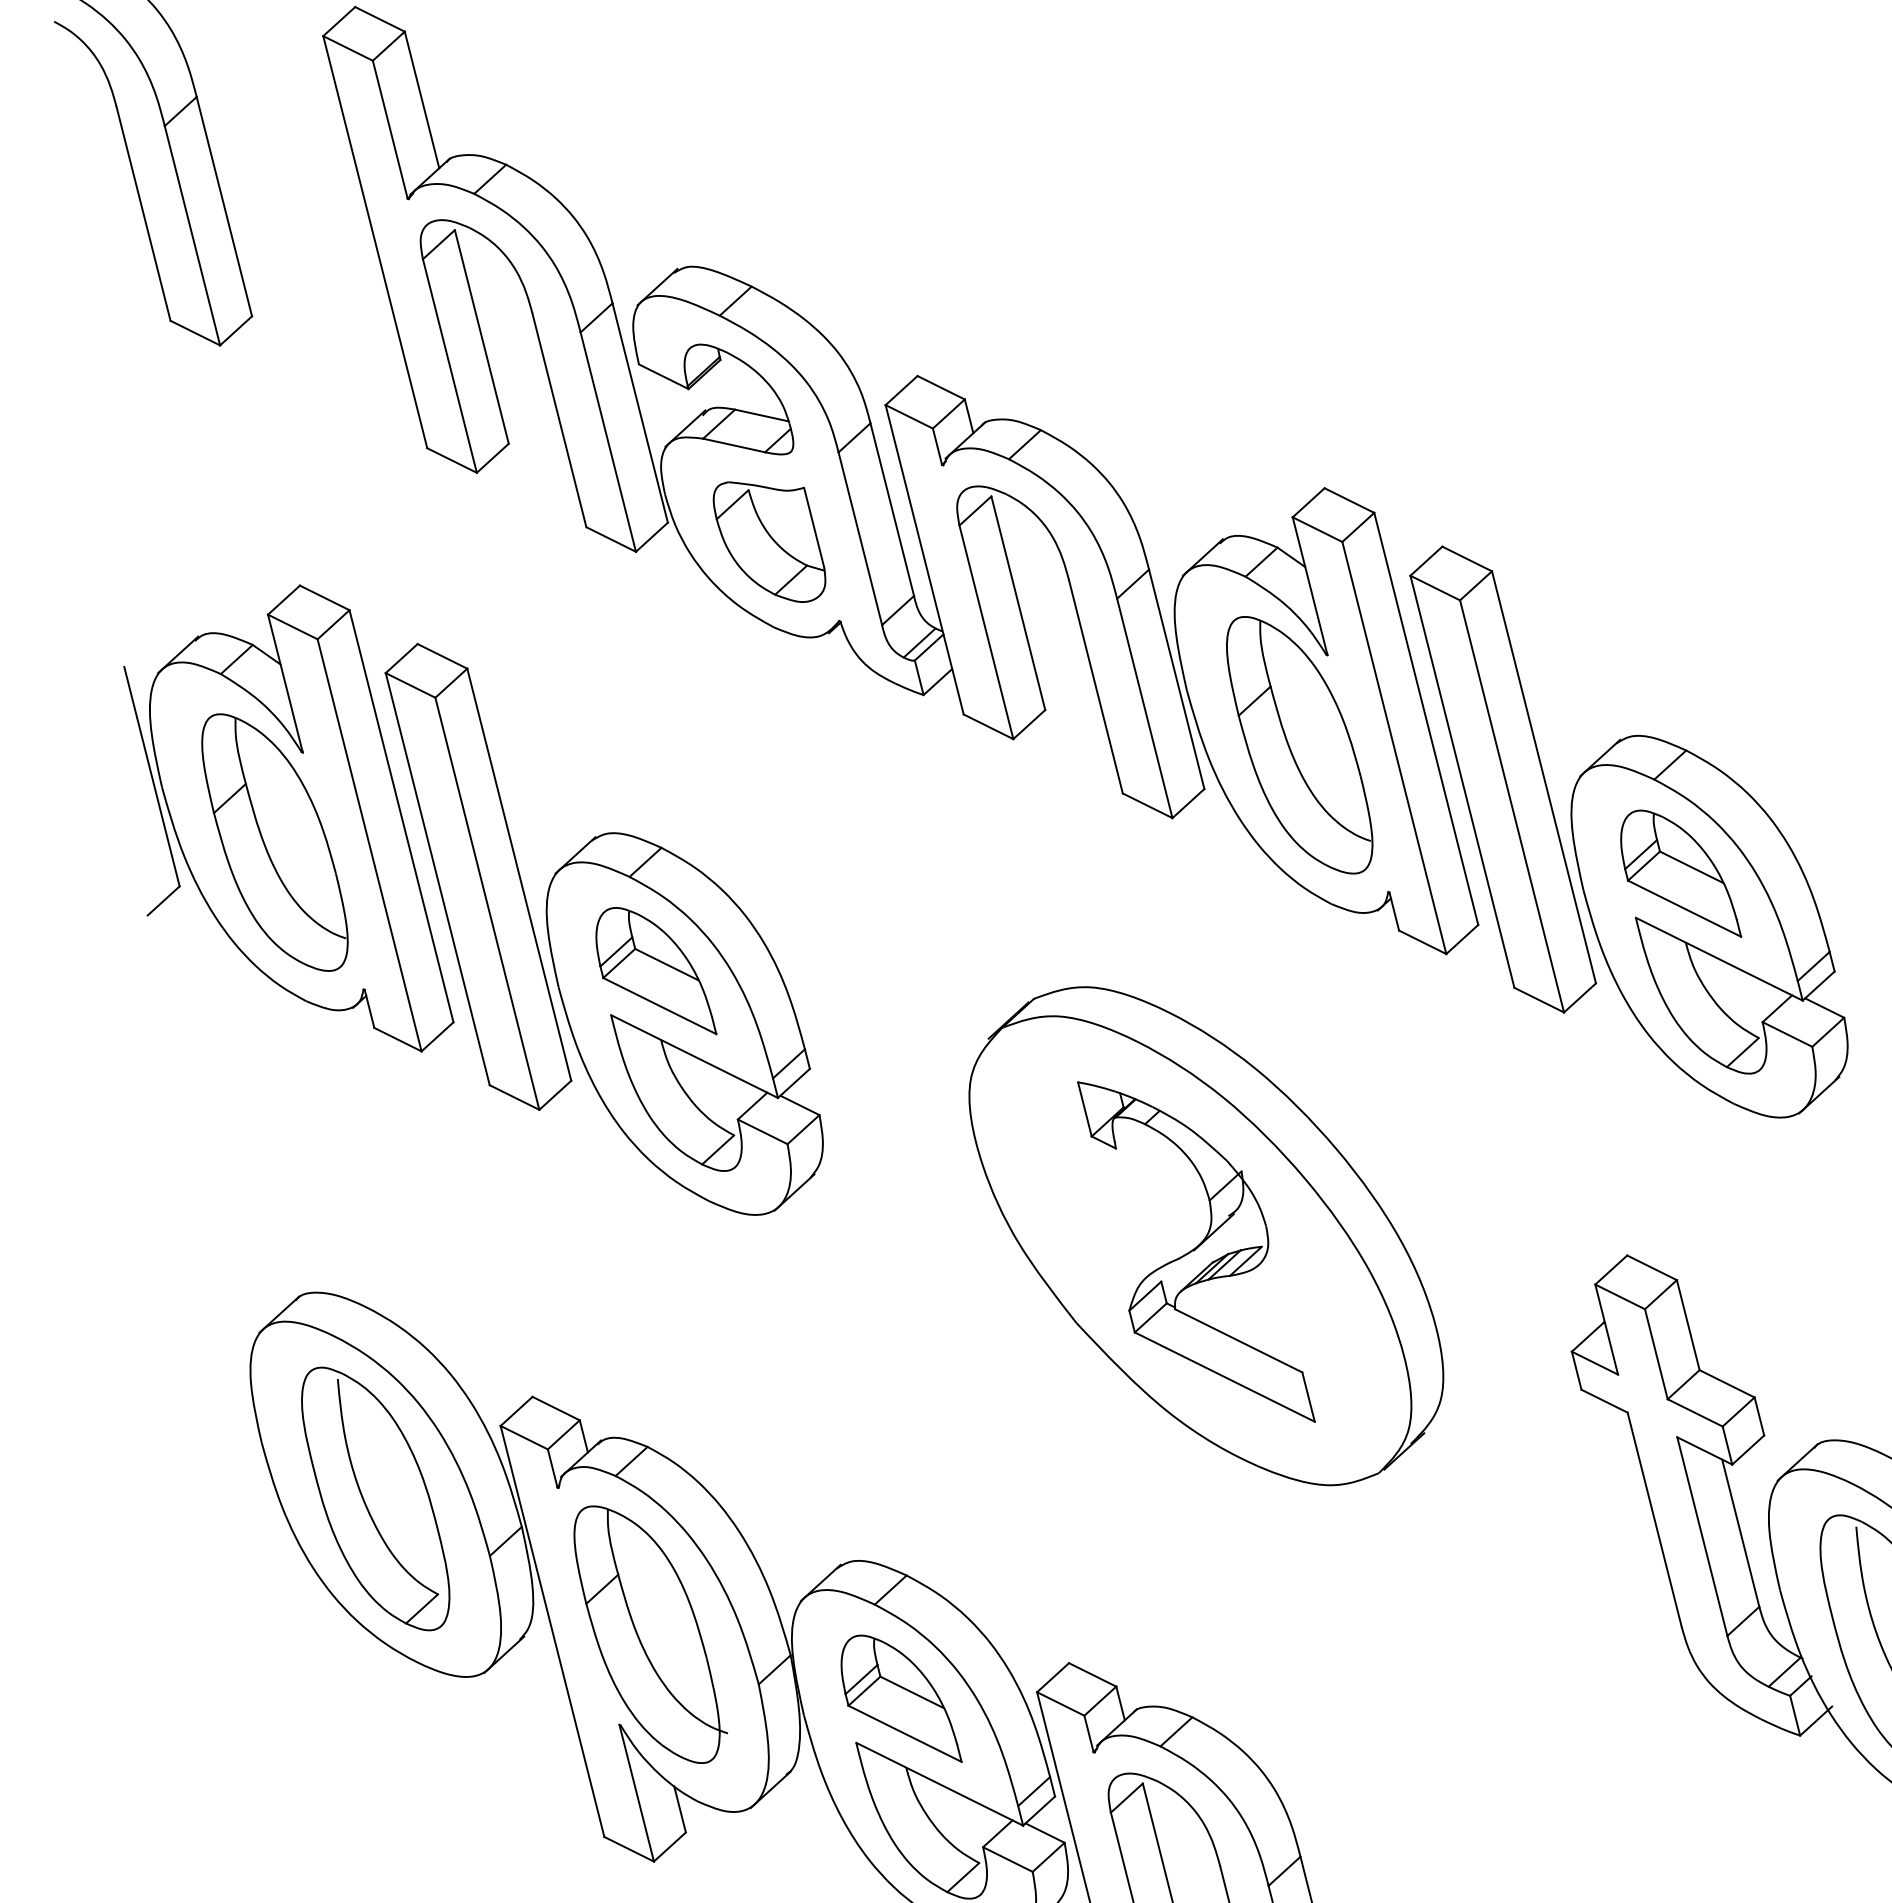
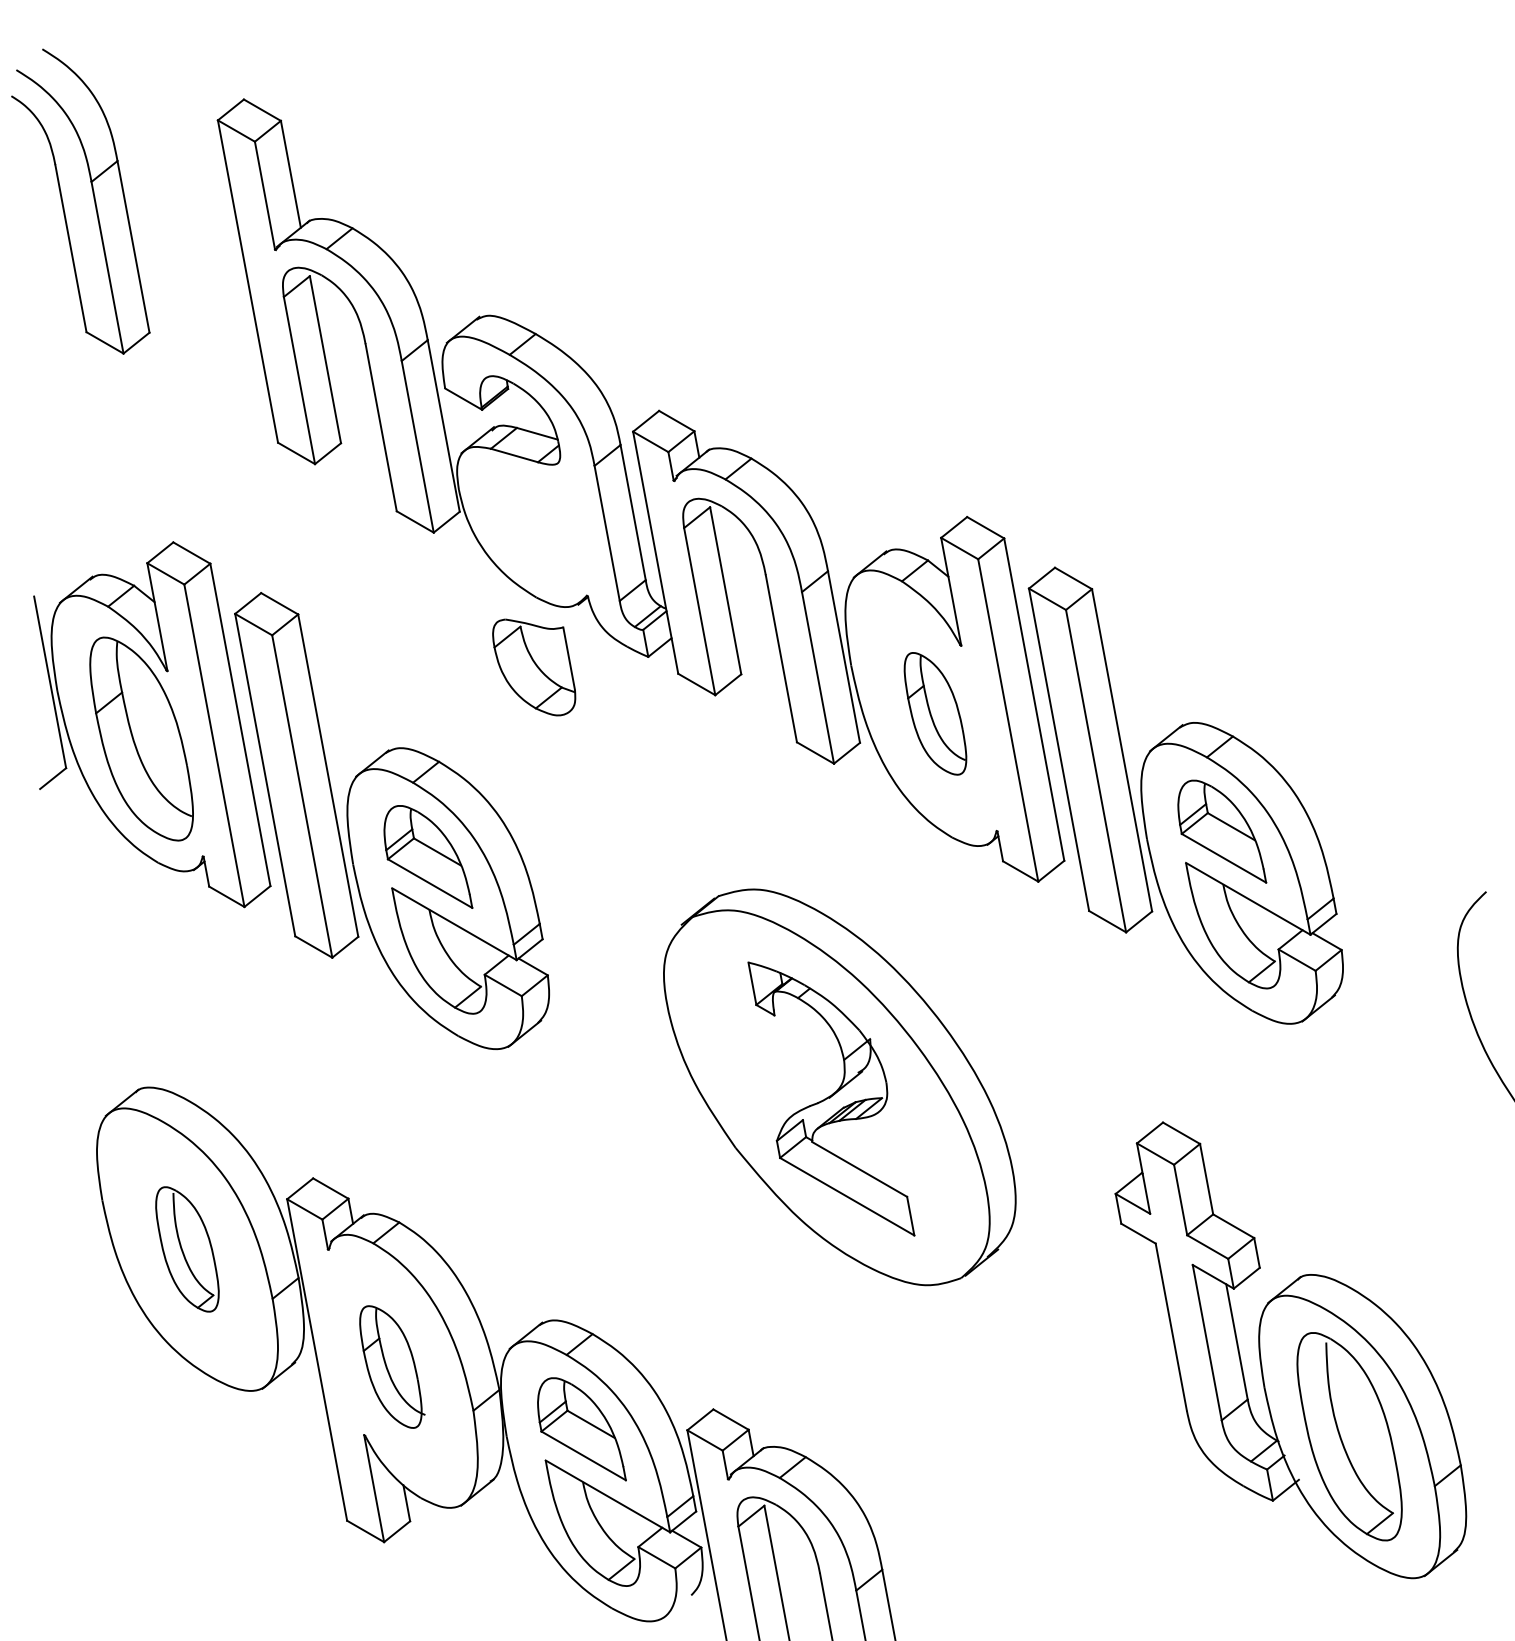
part: (770, 541) -> (534, 667), moved
part: (1299, 744) -> (935, 713), size x0.6
part: (375, 1499) -> (187, 1249), size x0.6
part: (650, 1633) -> (392, 1366), size x0.6

